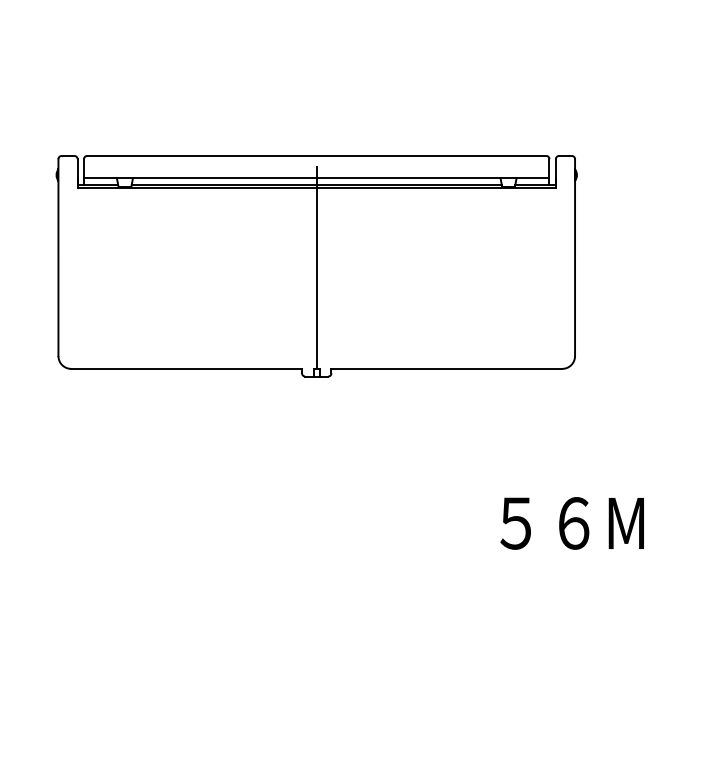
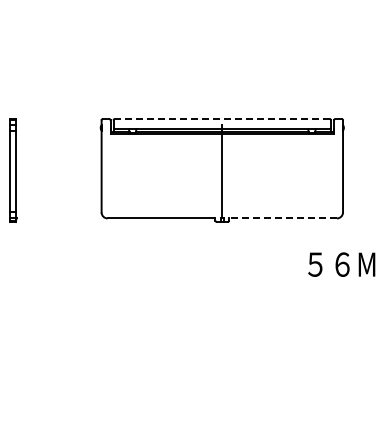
line: (315, 154) -> (221, 118), solid -> dashed
line: (447, 368) -> (283, 218), solid -> dashed
text: (571, 523) -> (341, 264), moved

